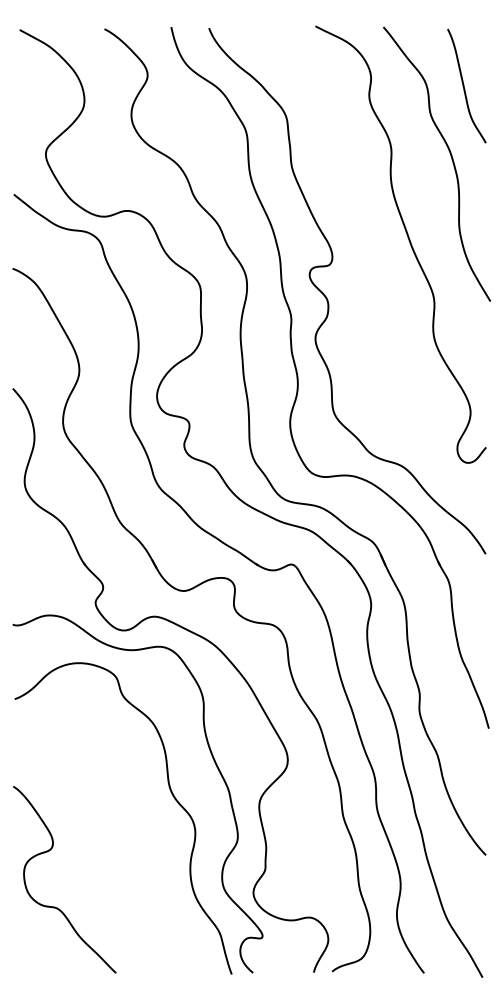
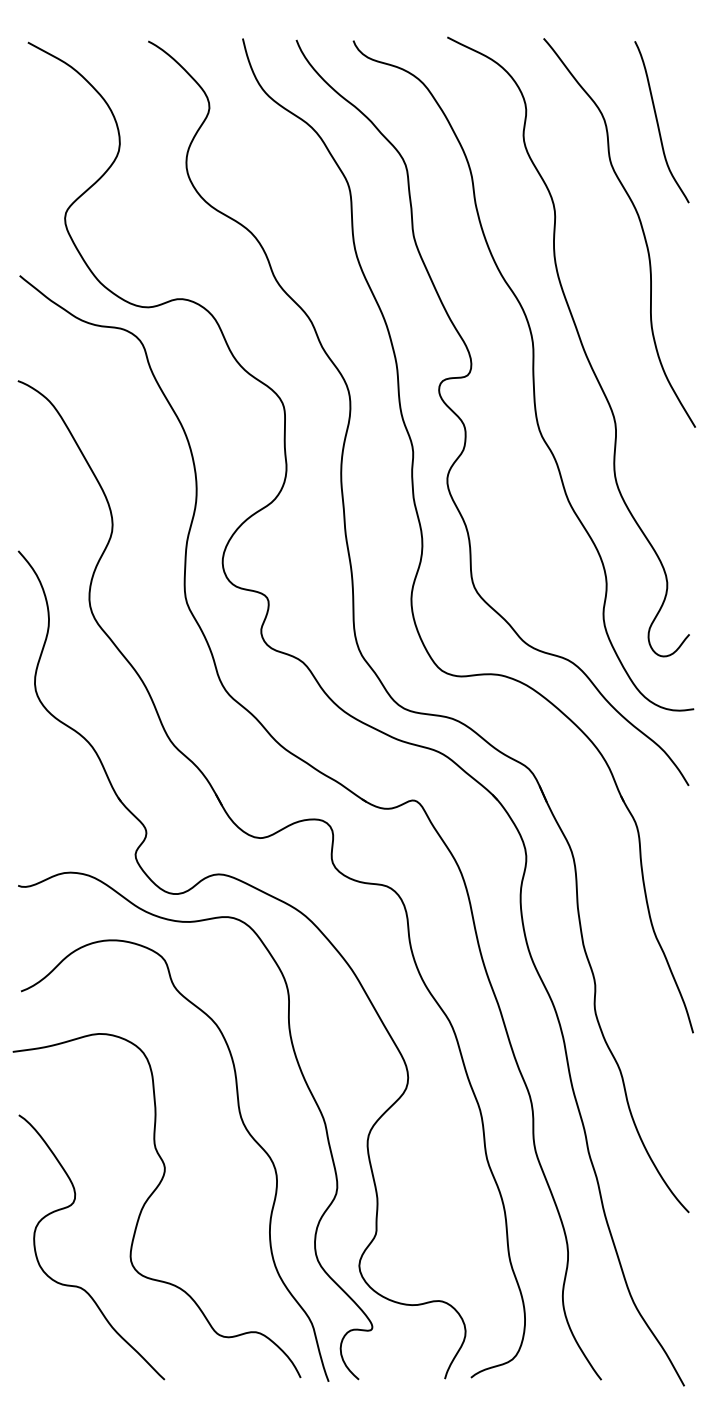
curve: (375, 264) -> (532, 375), added
curve: (104, 846) -> (148, 1200), added

